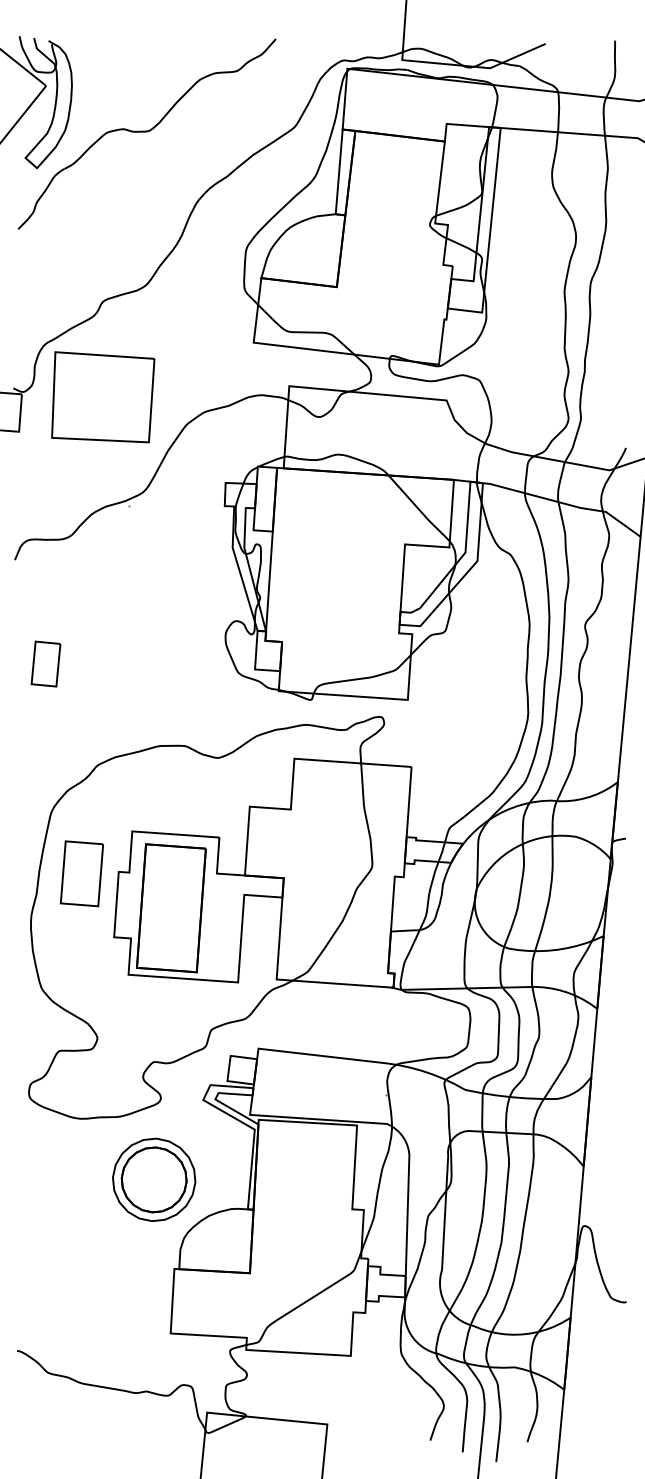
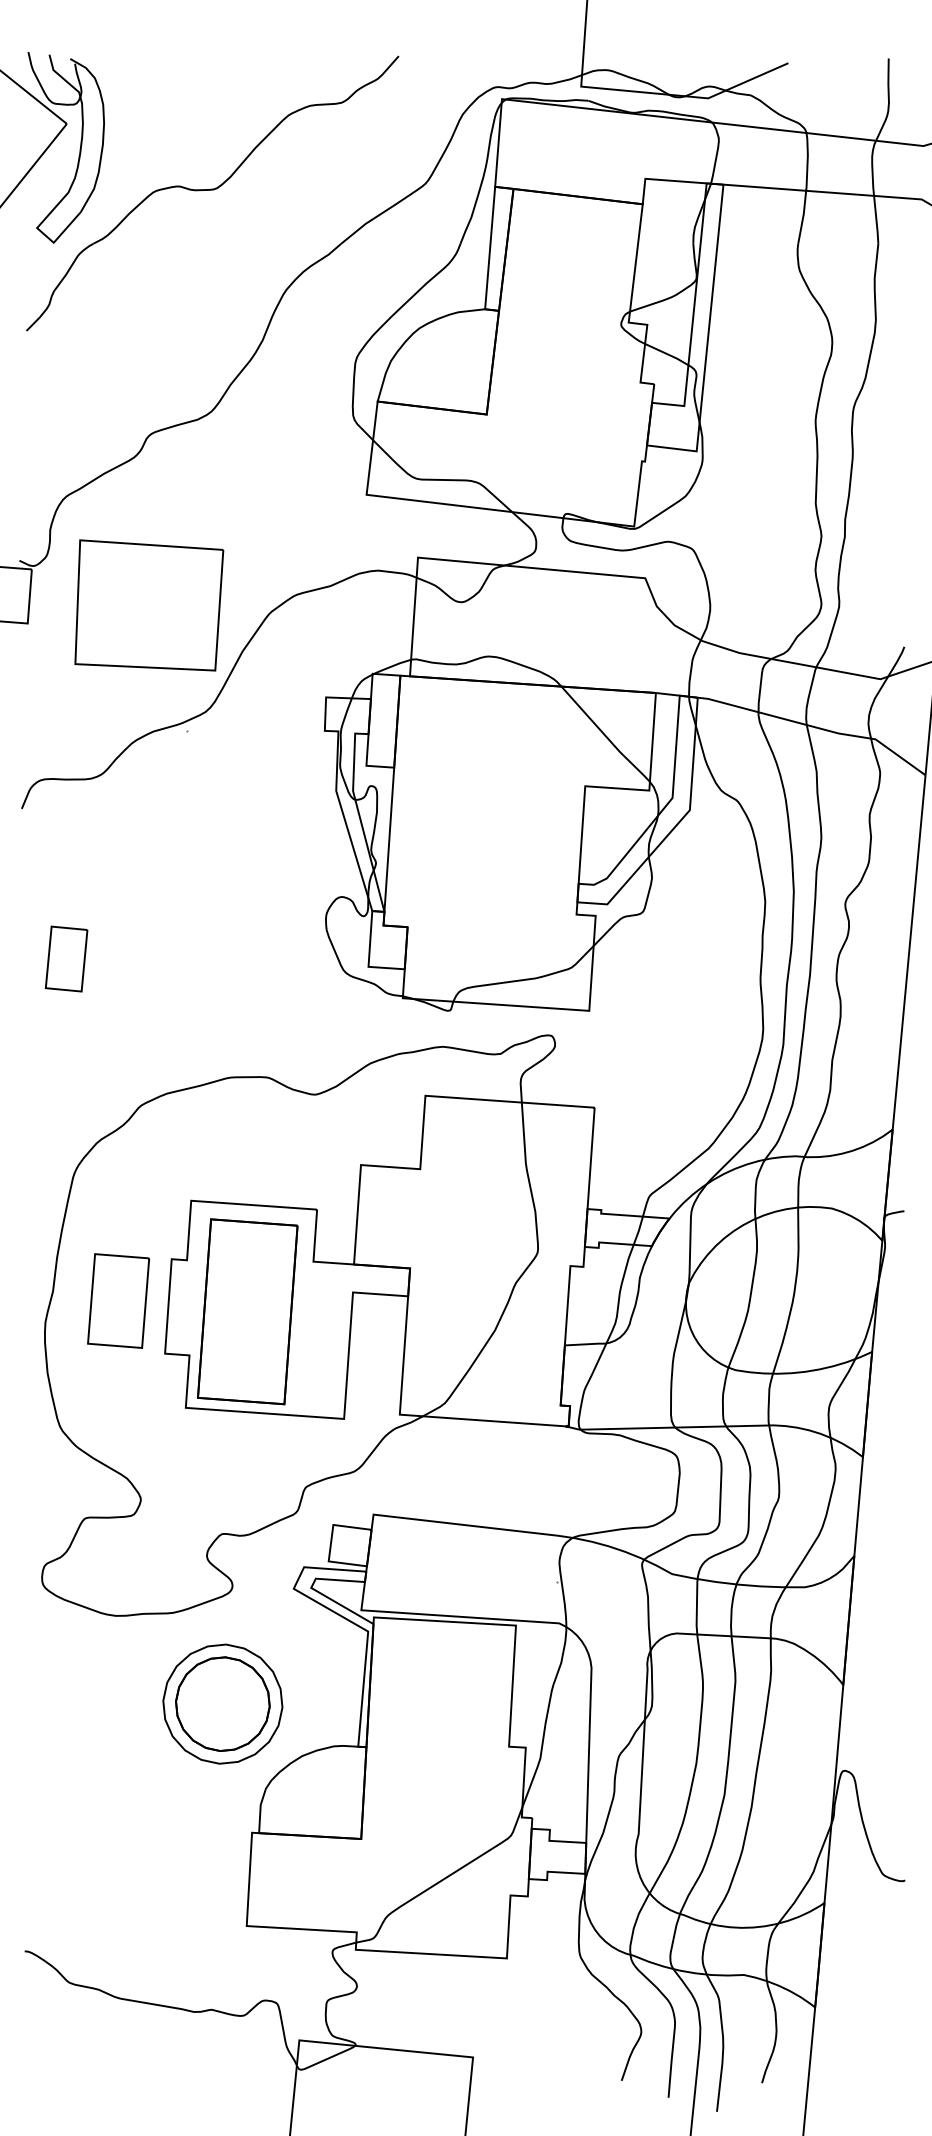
part: (103, 397) -> (149, 605), moved
part: (81, 873) -> (117, 1300), moved

